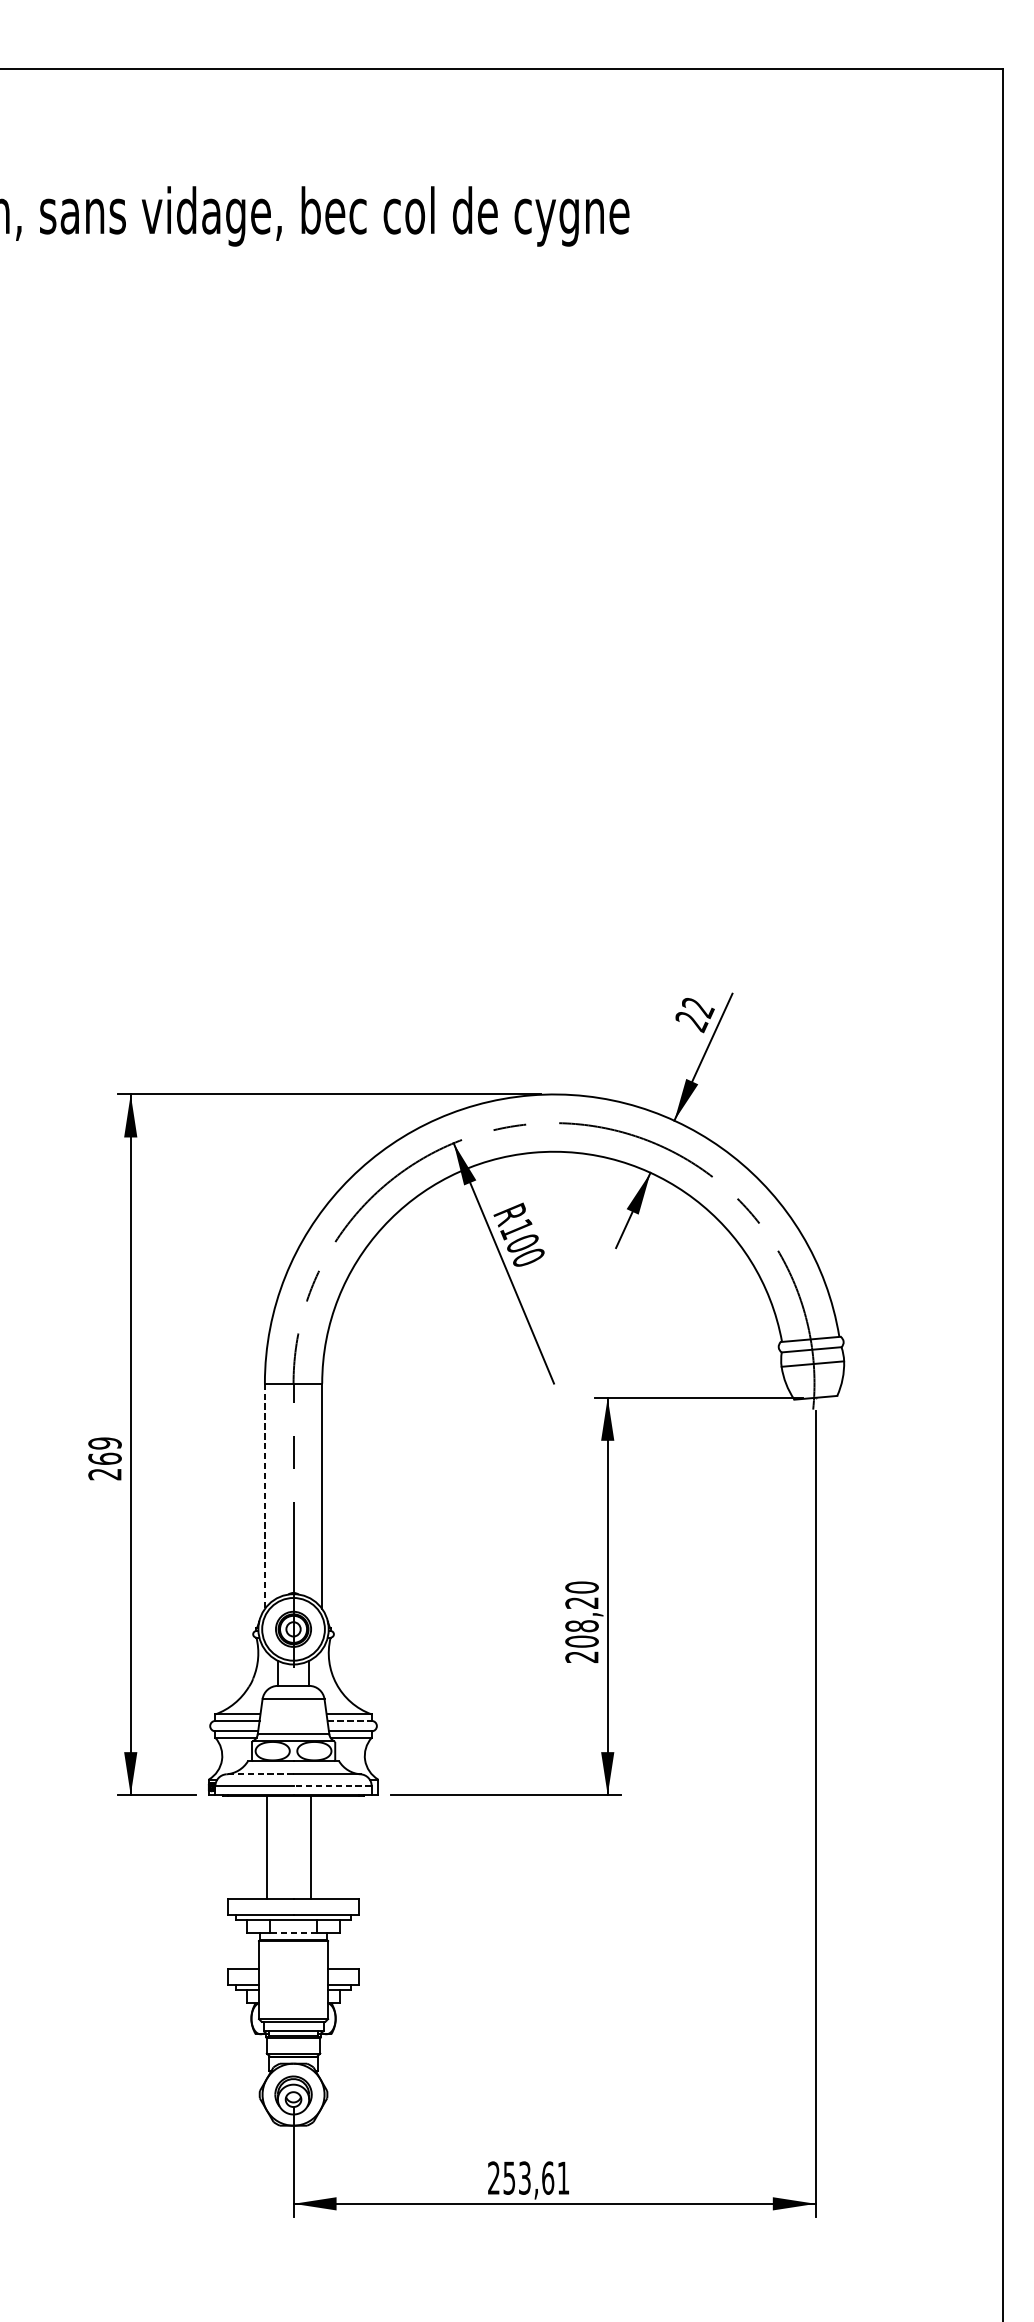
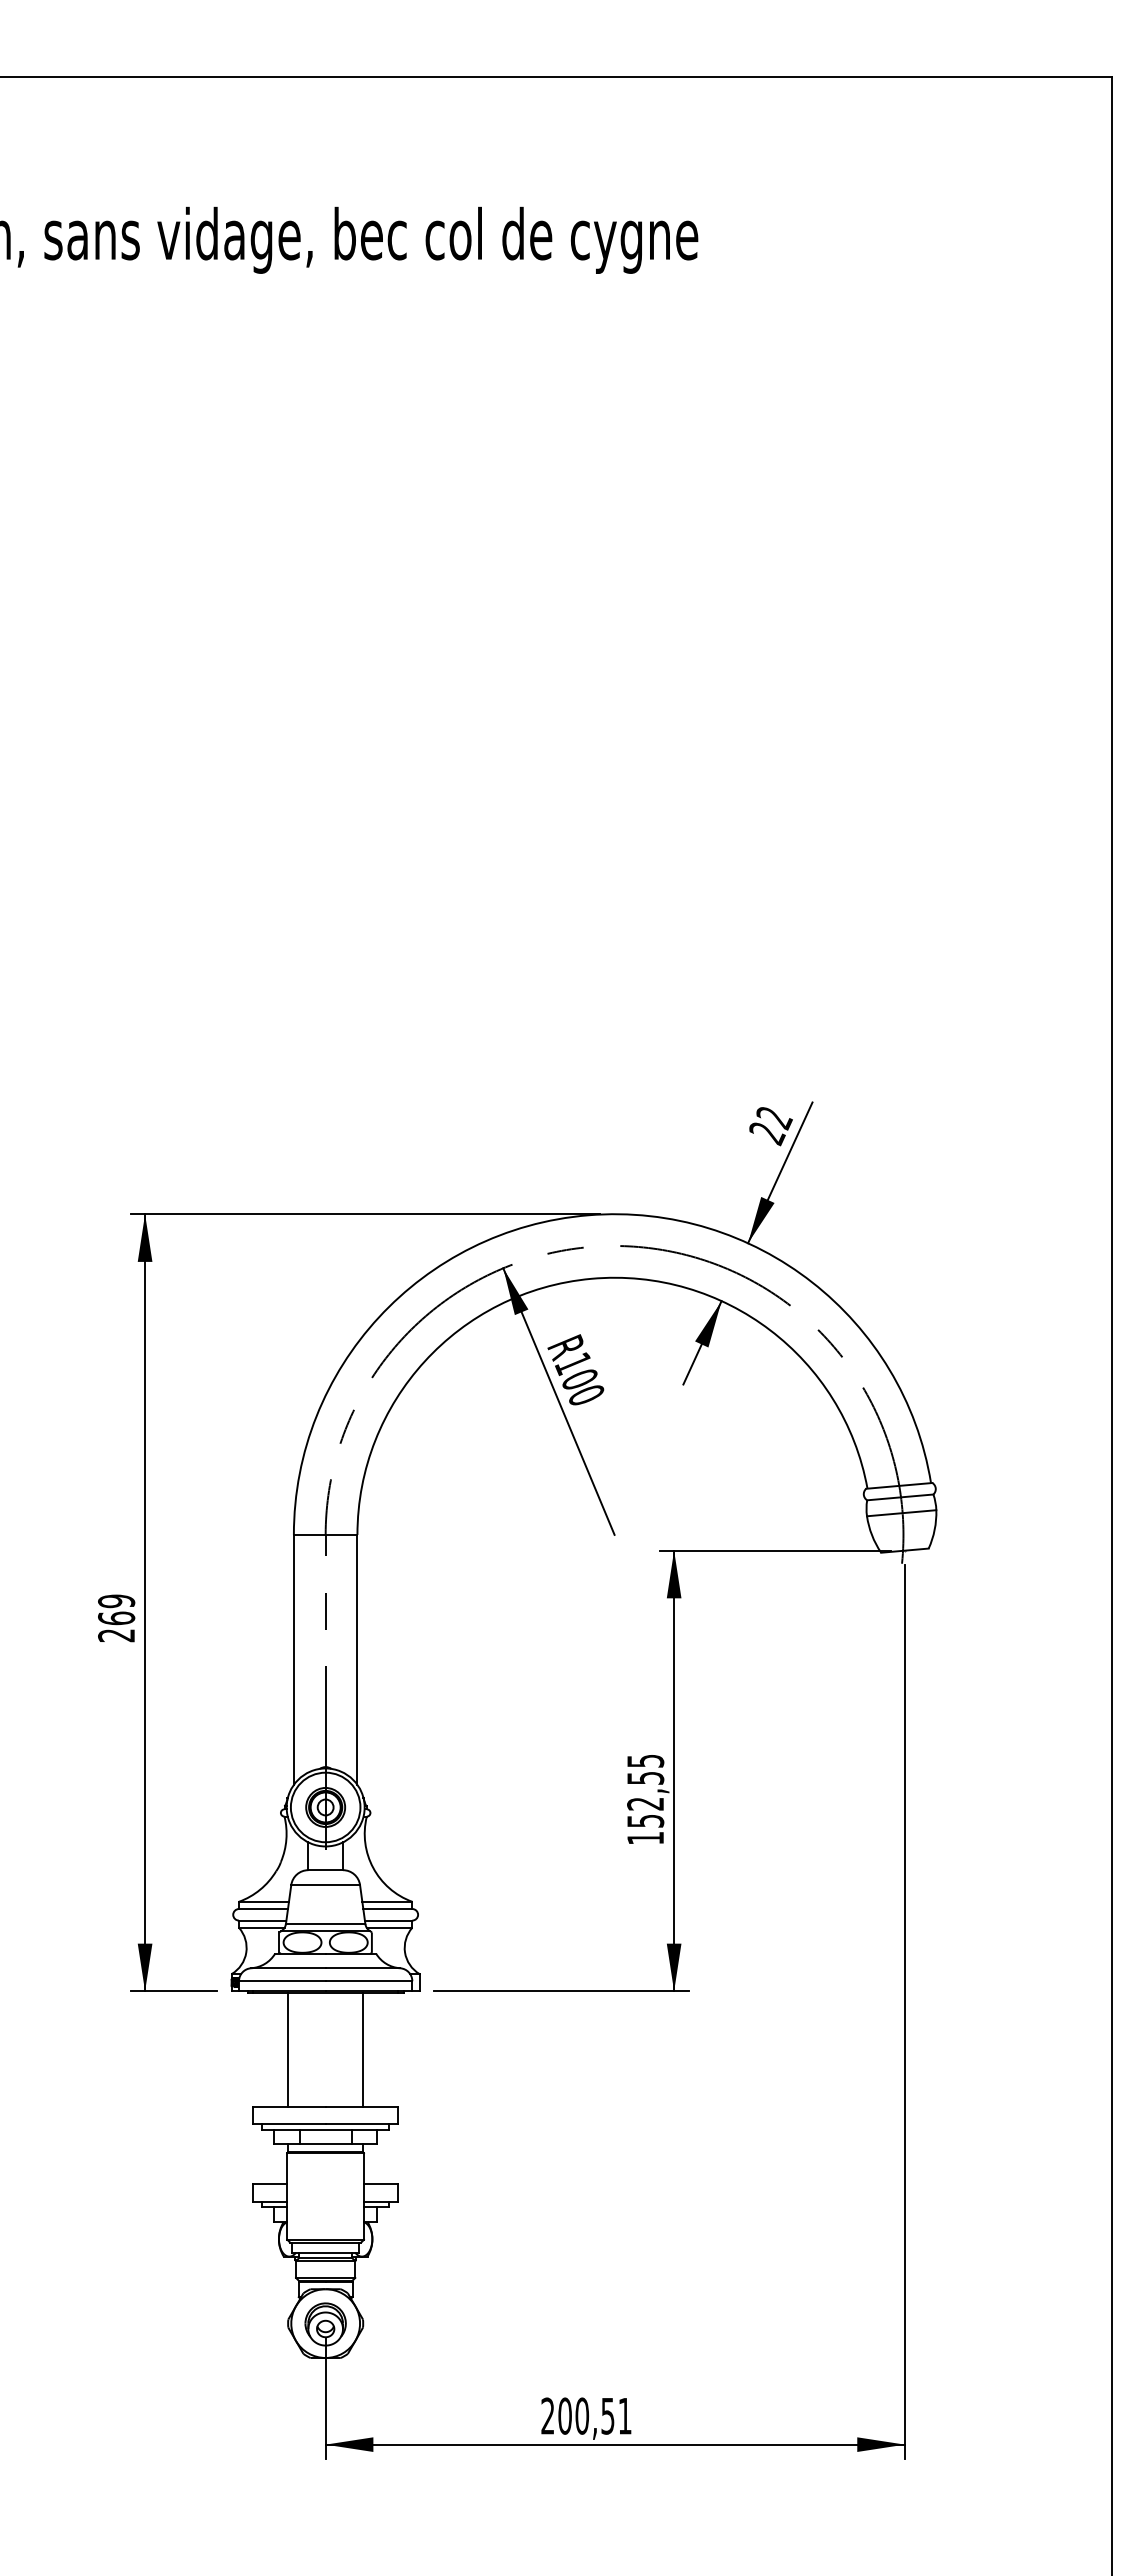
line: (264, 1495) -> (293, 1659), dashed -> solid
text: (581, 1622) -> (645, 1799), 208,20 -> 152,55
line: (349, 1721) -> (387, 1909), dashed -> solid
line: (259, 1774) -> (287, 1968), dashed -> solid
line: (332, 1786) -> (368, 1981), dashed -> solid
line: (266, 1847) -> (362, 2049), moved
line: (311, 1847) -> (288, 2049), moved
line: (293, 1933) -> (325, 2144), dashed -> solid
text: (528, 2177) -> (586, 2415), 253,61 -> 200,51

